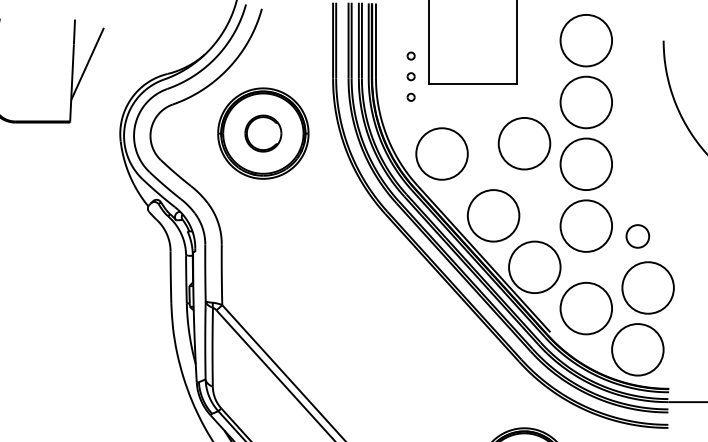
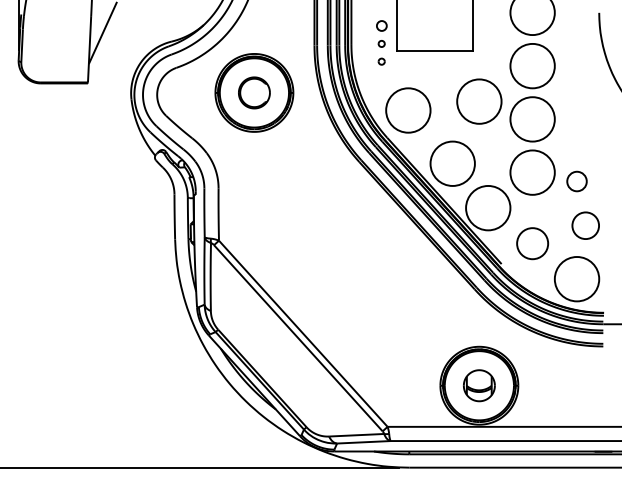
part: (410, 56) -> (381, 26), size x1.6
circle: (647, 287) -> (585, 225), size x0.6
circle: (586, 308) -> (532, 243), size x0.7

